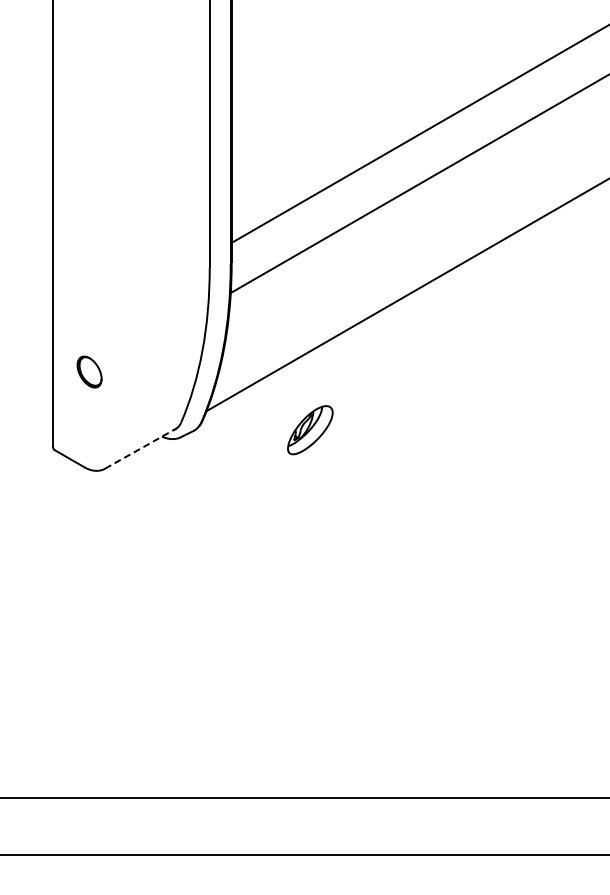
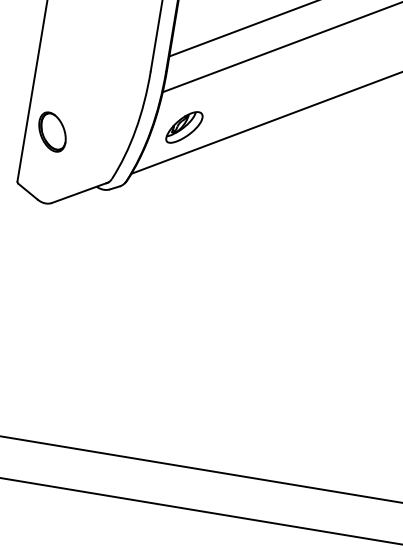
part: (89, 371) -> (52, 131), size x1.67
part: (310, 430) -> (184, 127), moved
line: (141, 448) -> (80, 192), dashed -> solid

